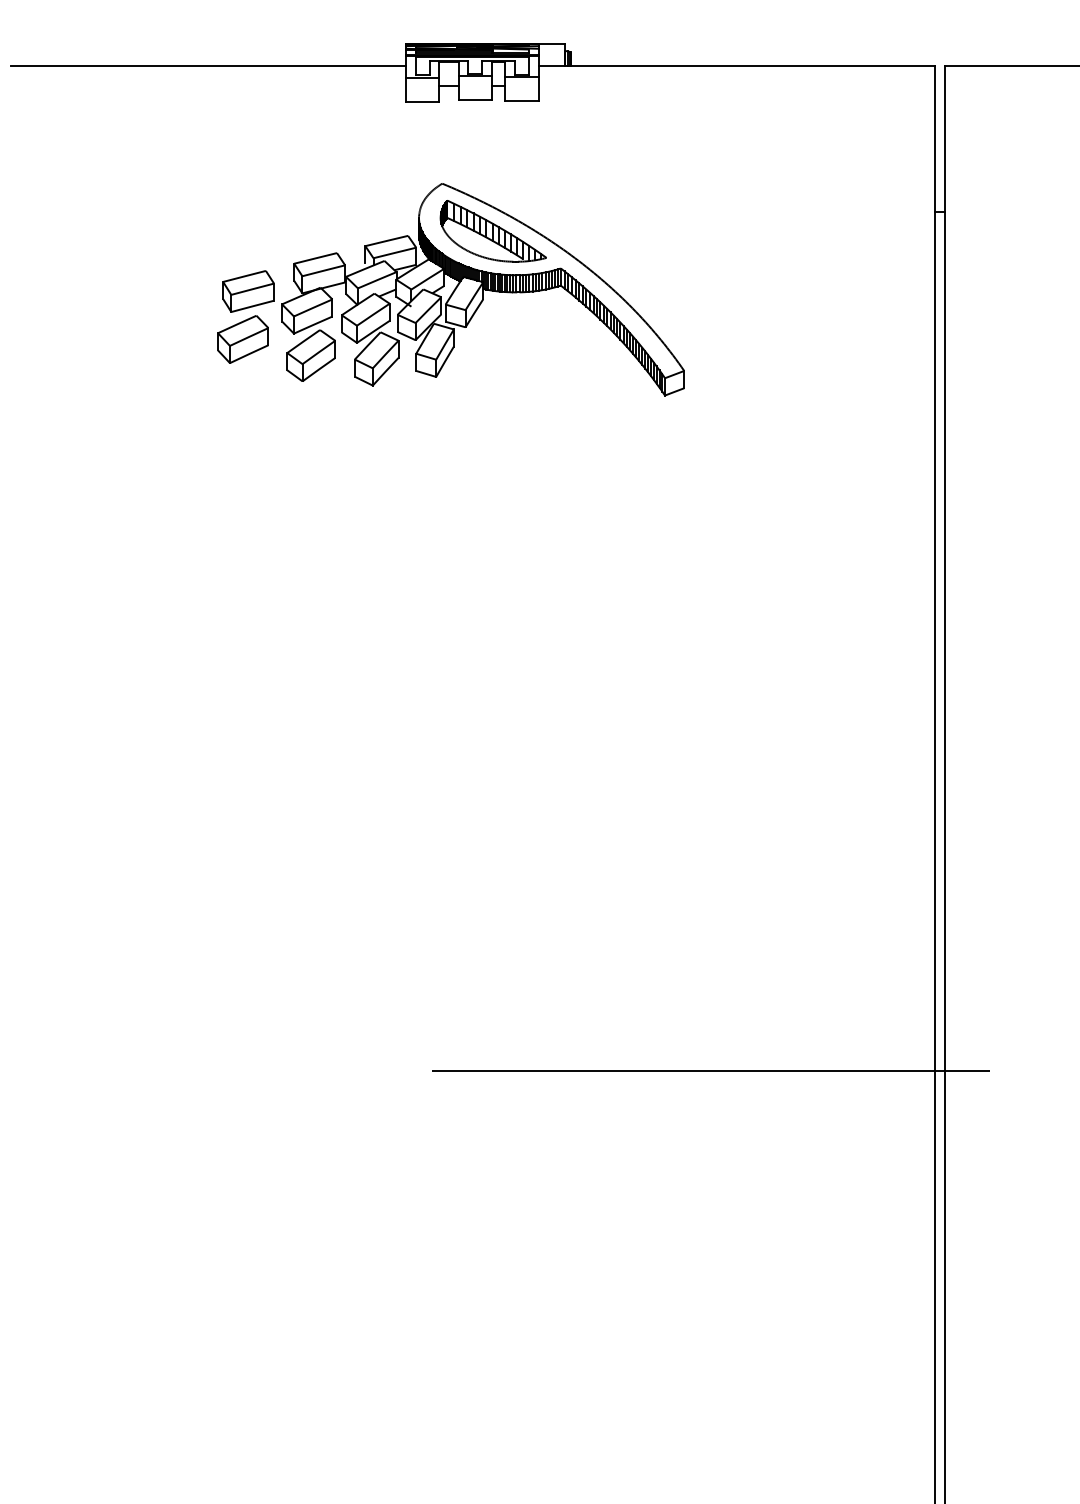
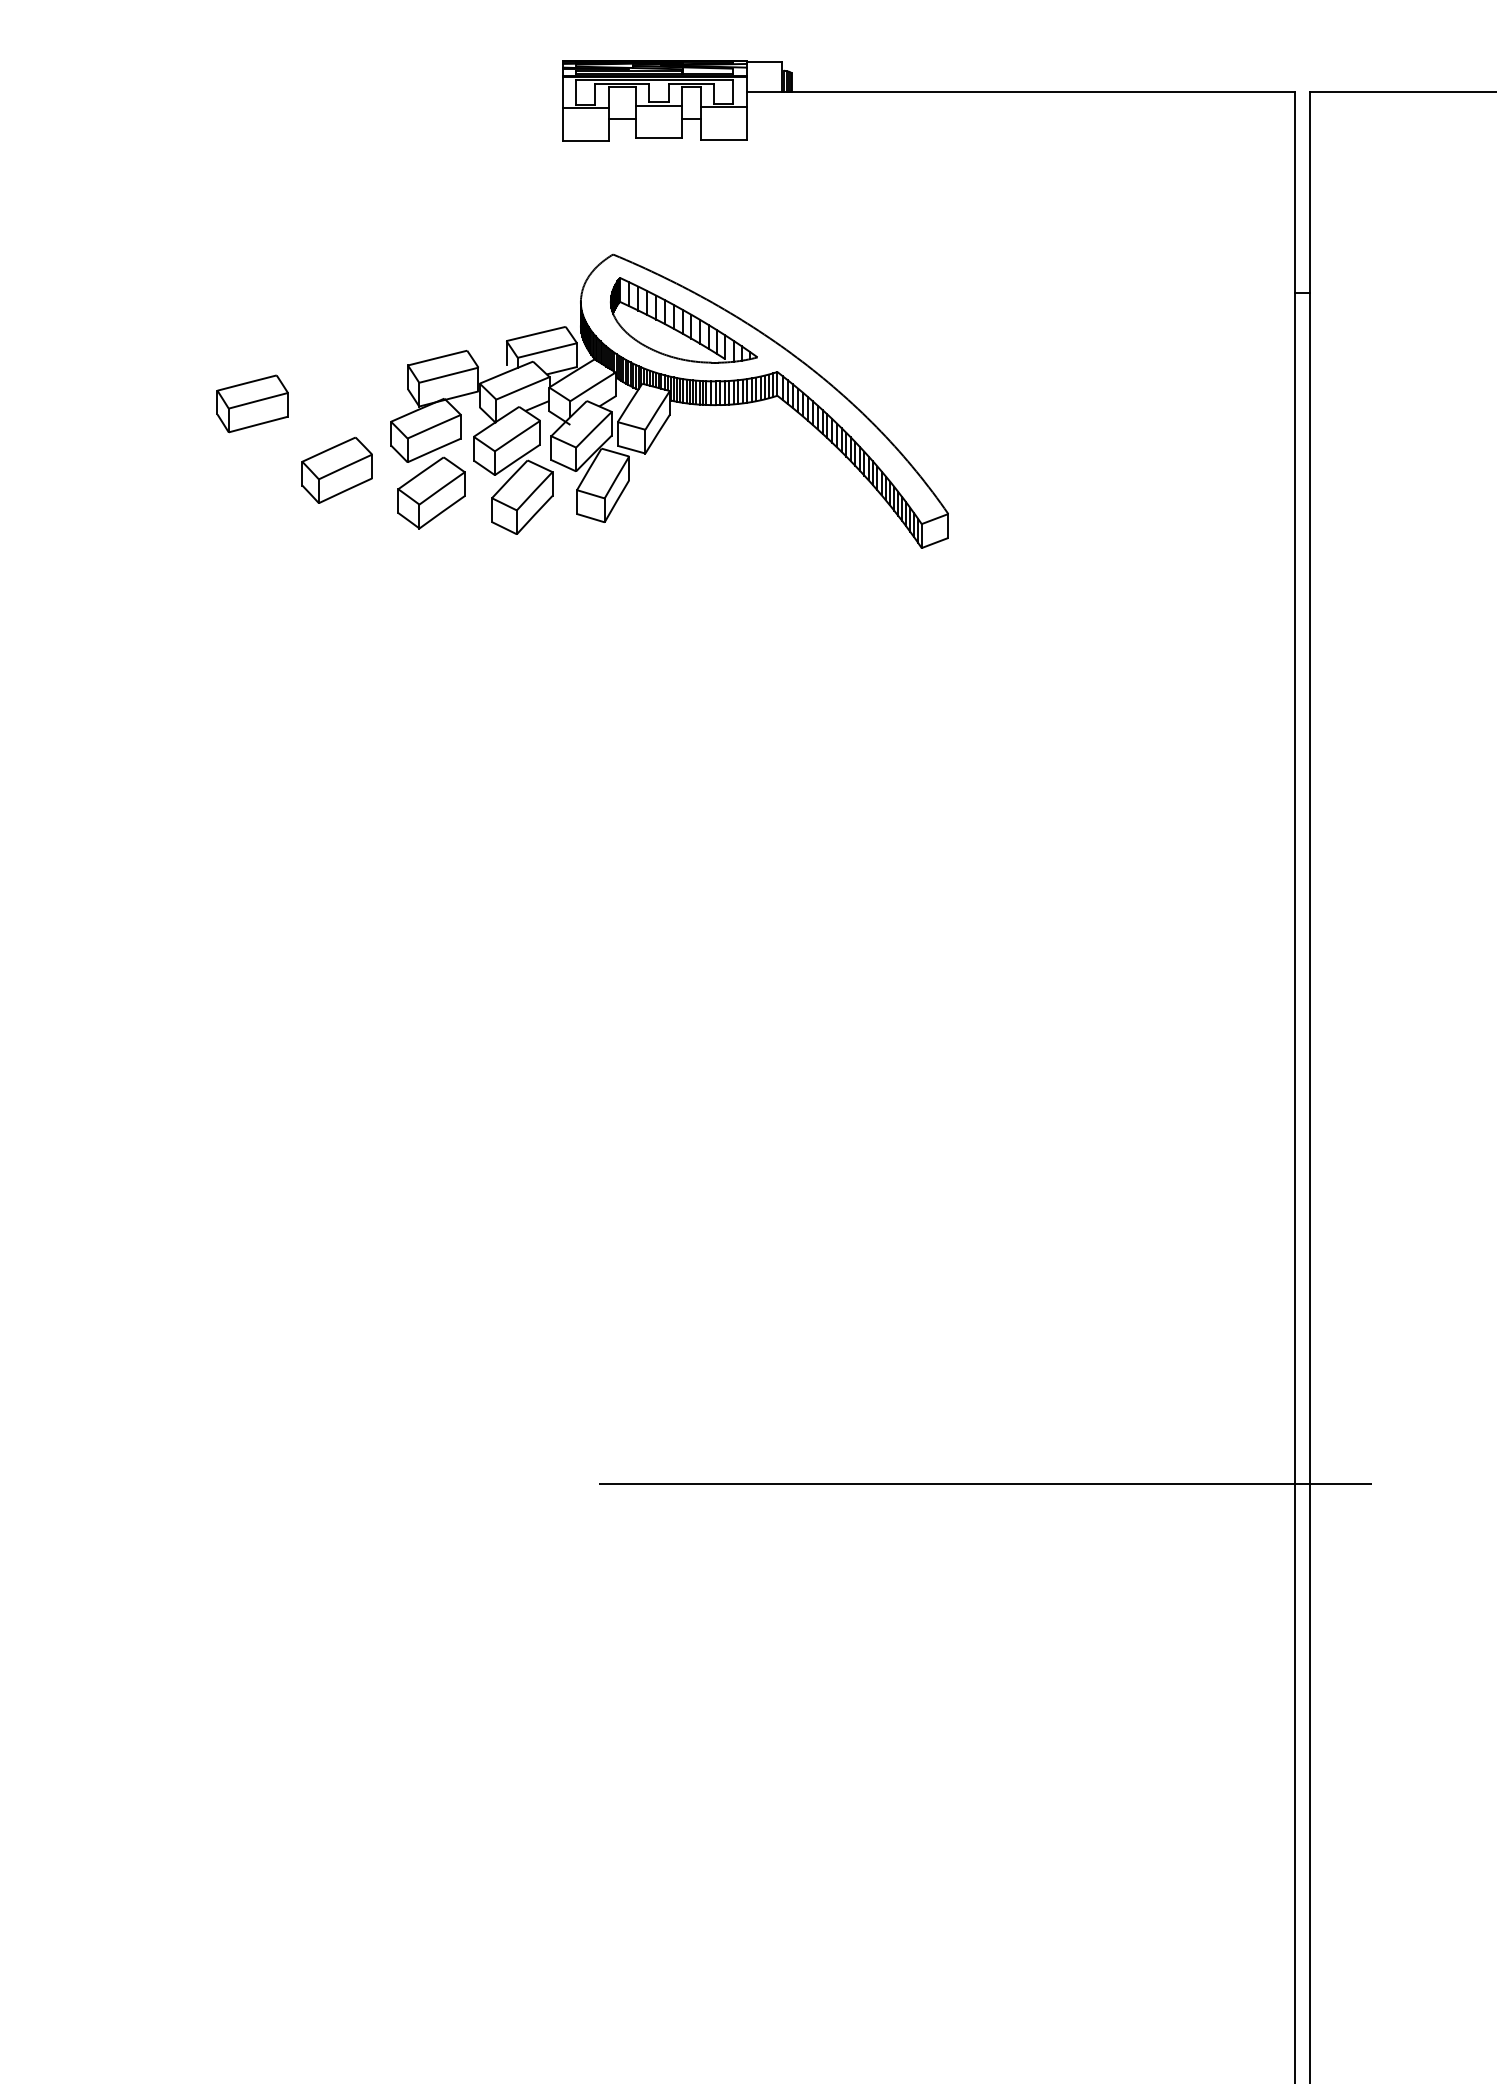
line: (208, 66) -> (288, 92), removed
part: (248, 291) -> (252, 403), moved

